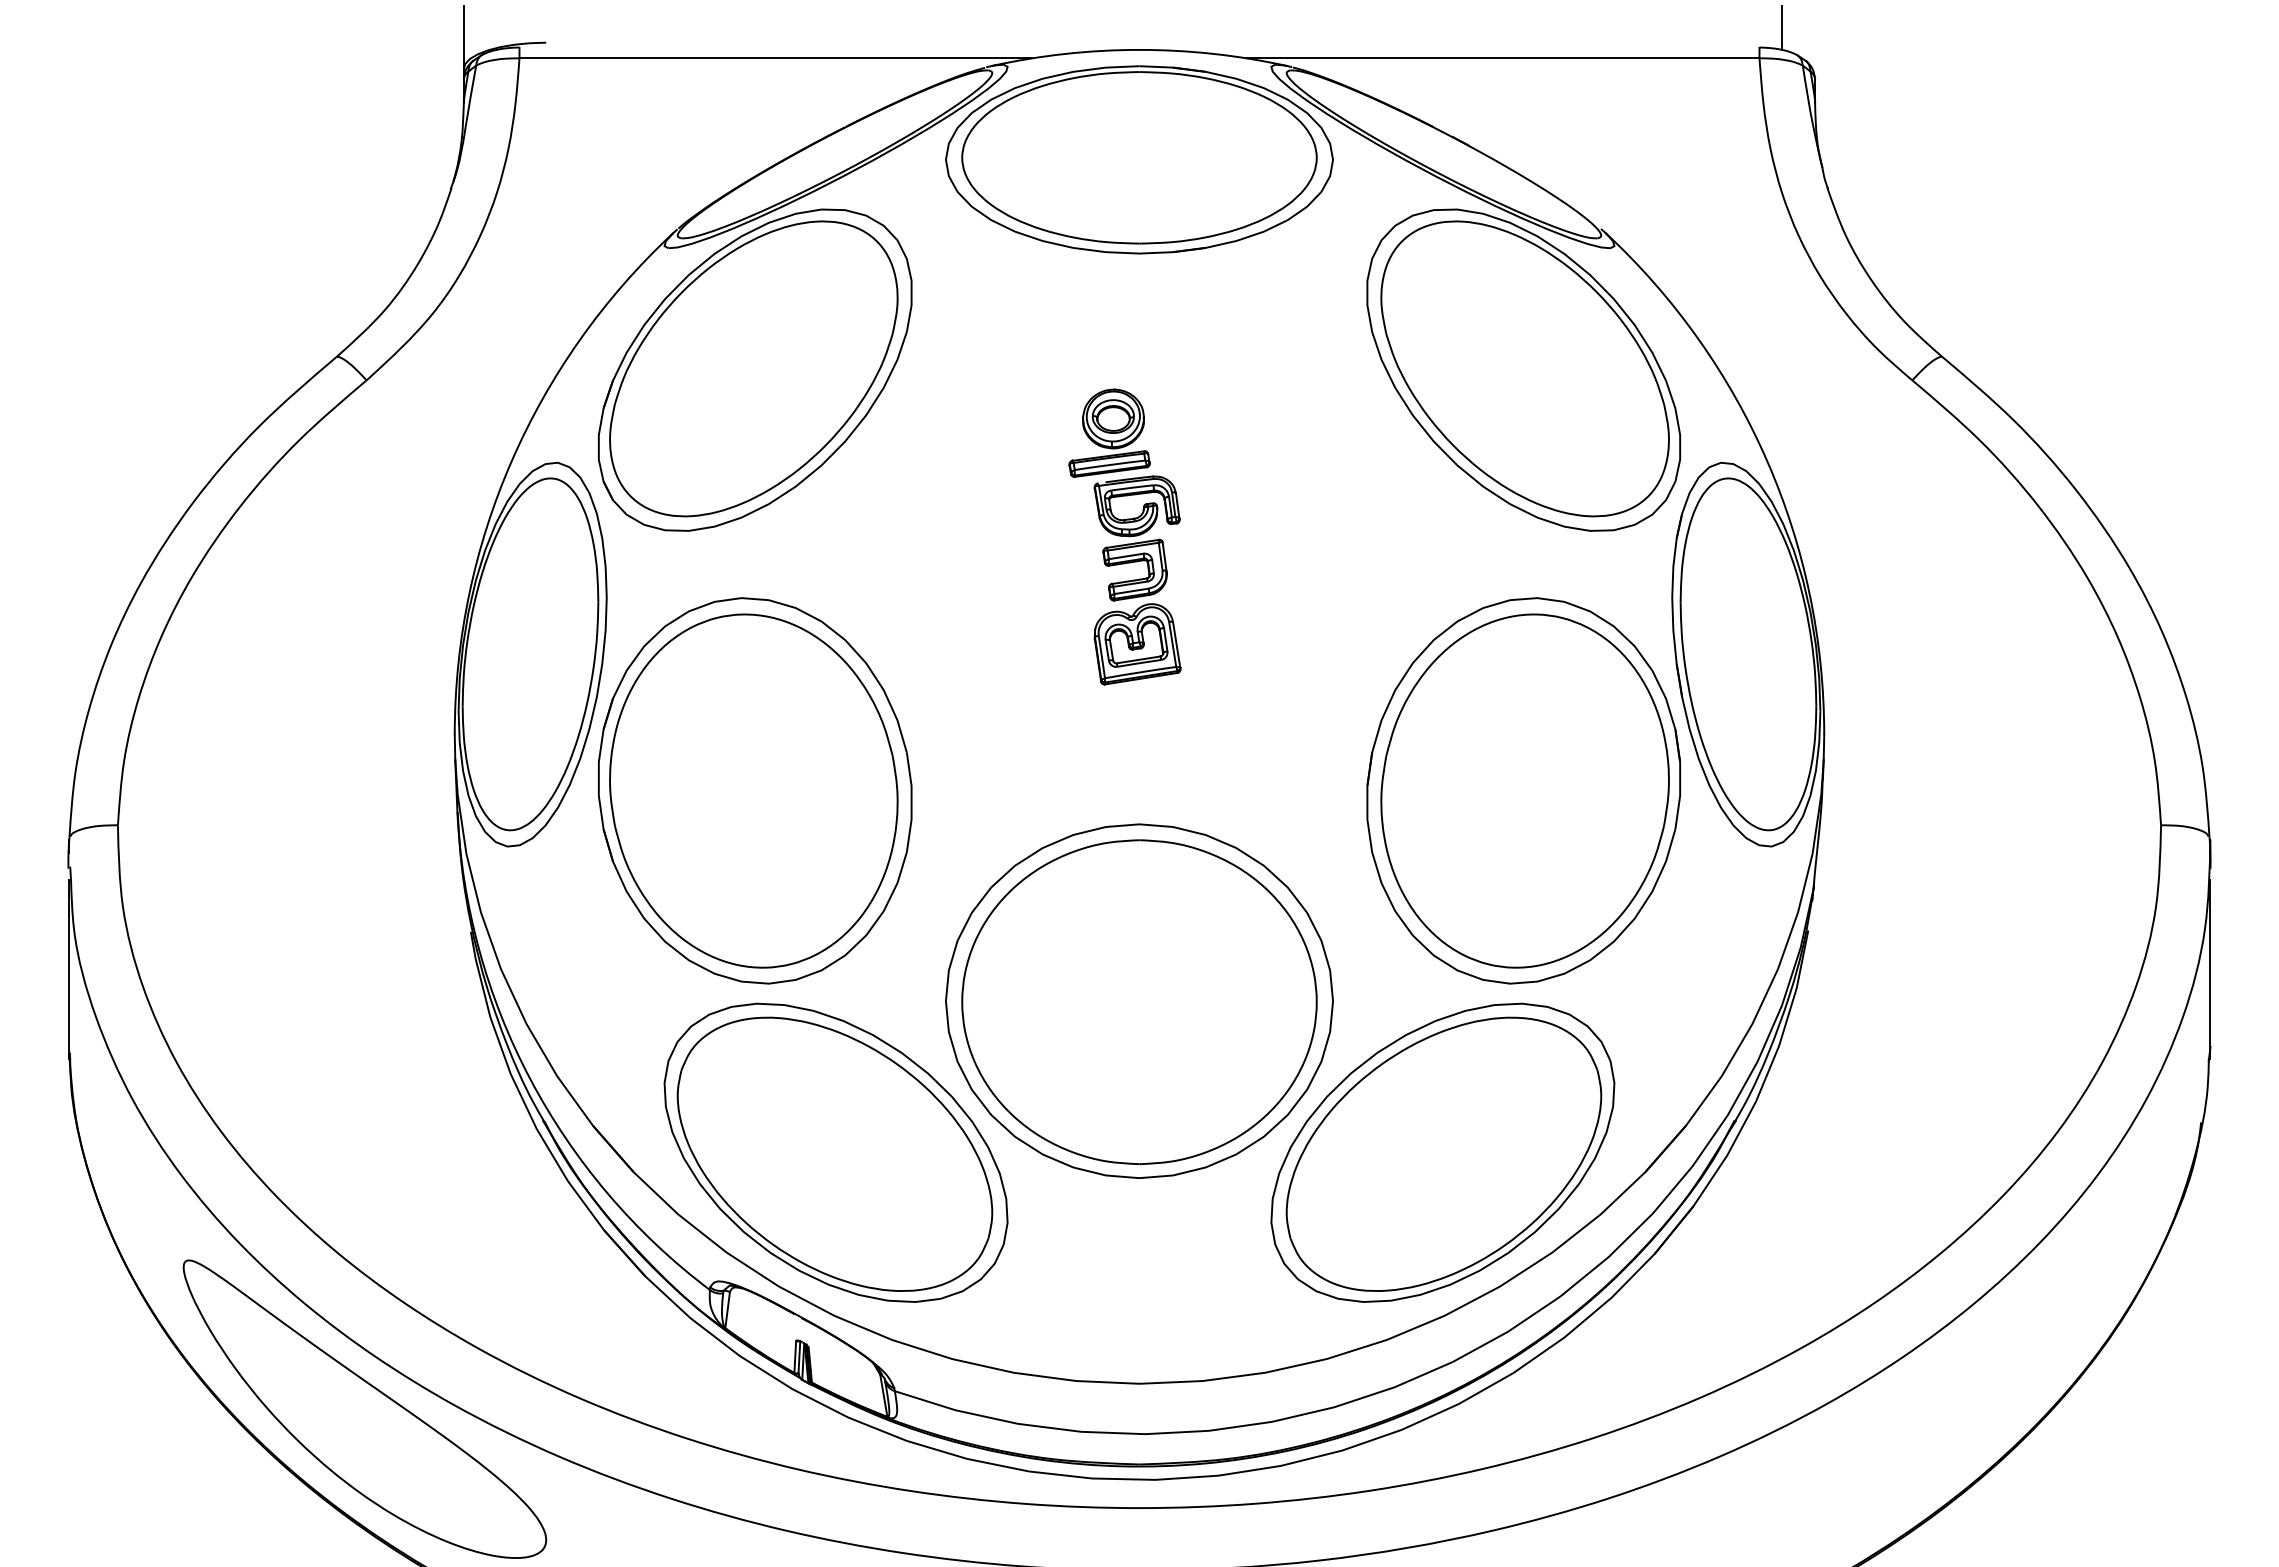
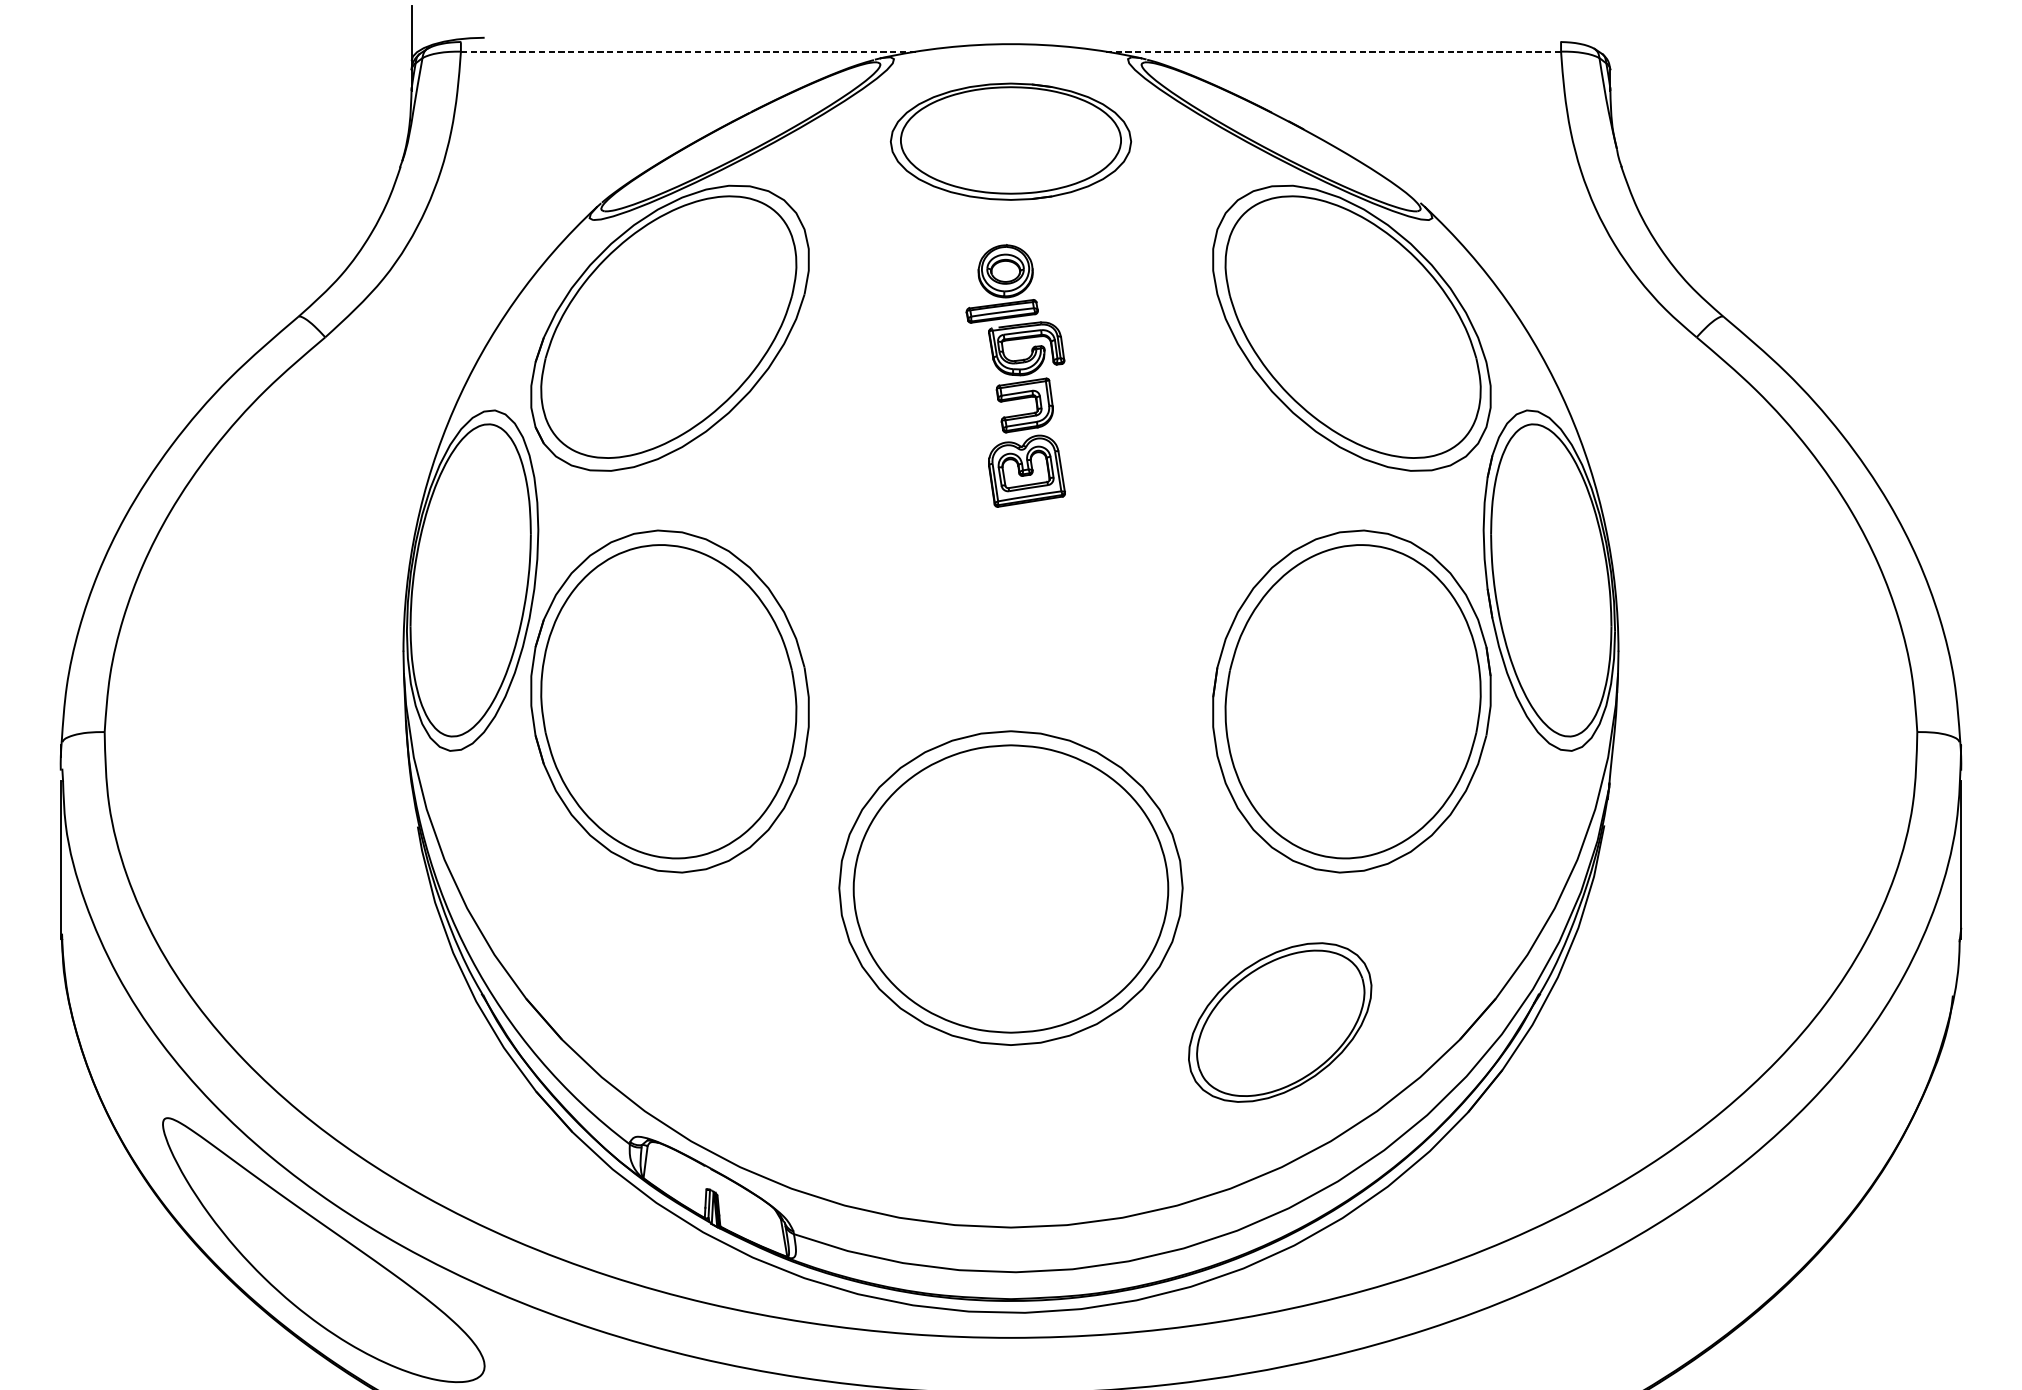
line: (1782, 27) -> (1581, 24), removed
line: (775, 58) -> (688, 51), solid -> dashed
line: (1502, 58) -> (1333, 51), solid -> dashed
part: (1139, 159) -> (1011, 141), size x0.7
part: (1124, 536) -> (1015, 375), moved
part: (835, 1152) -> (741, 1022), removed
part: (1442, 1152) -> (1279, 1022), size x0.6

